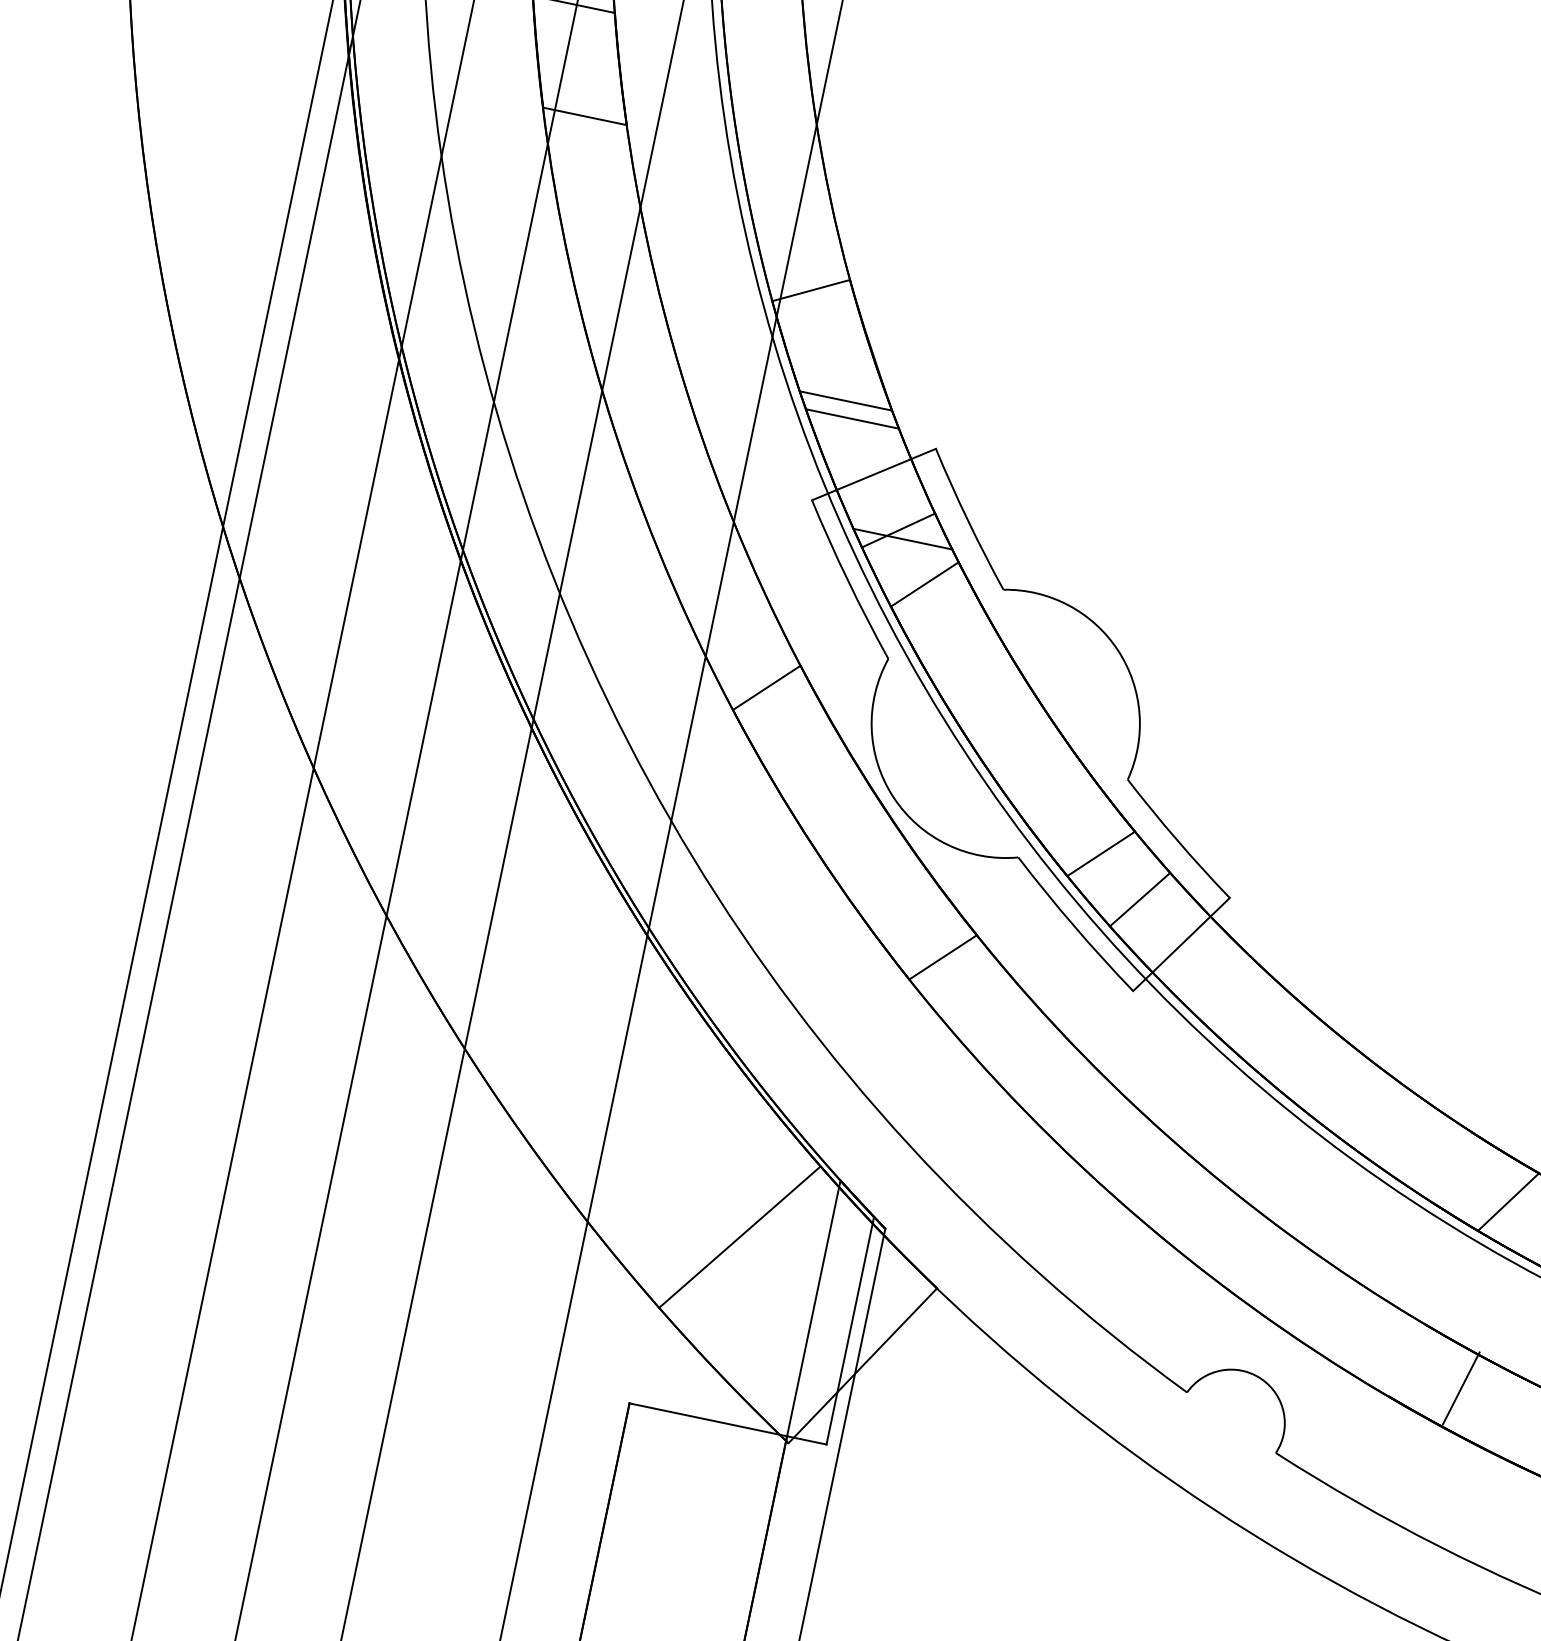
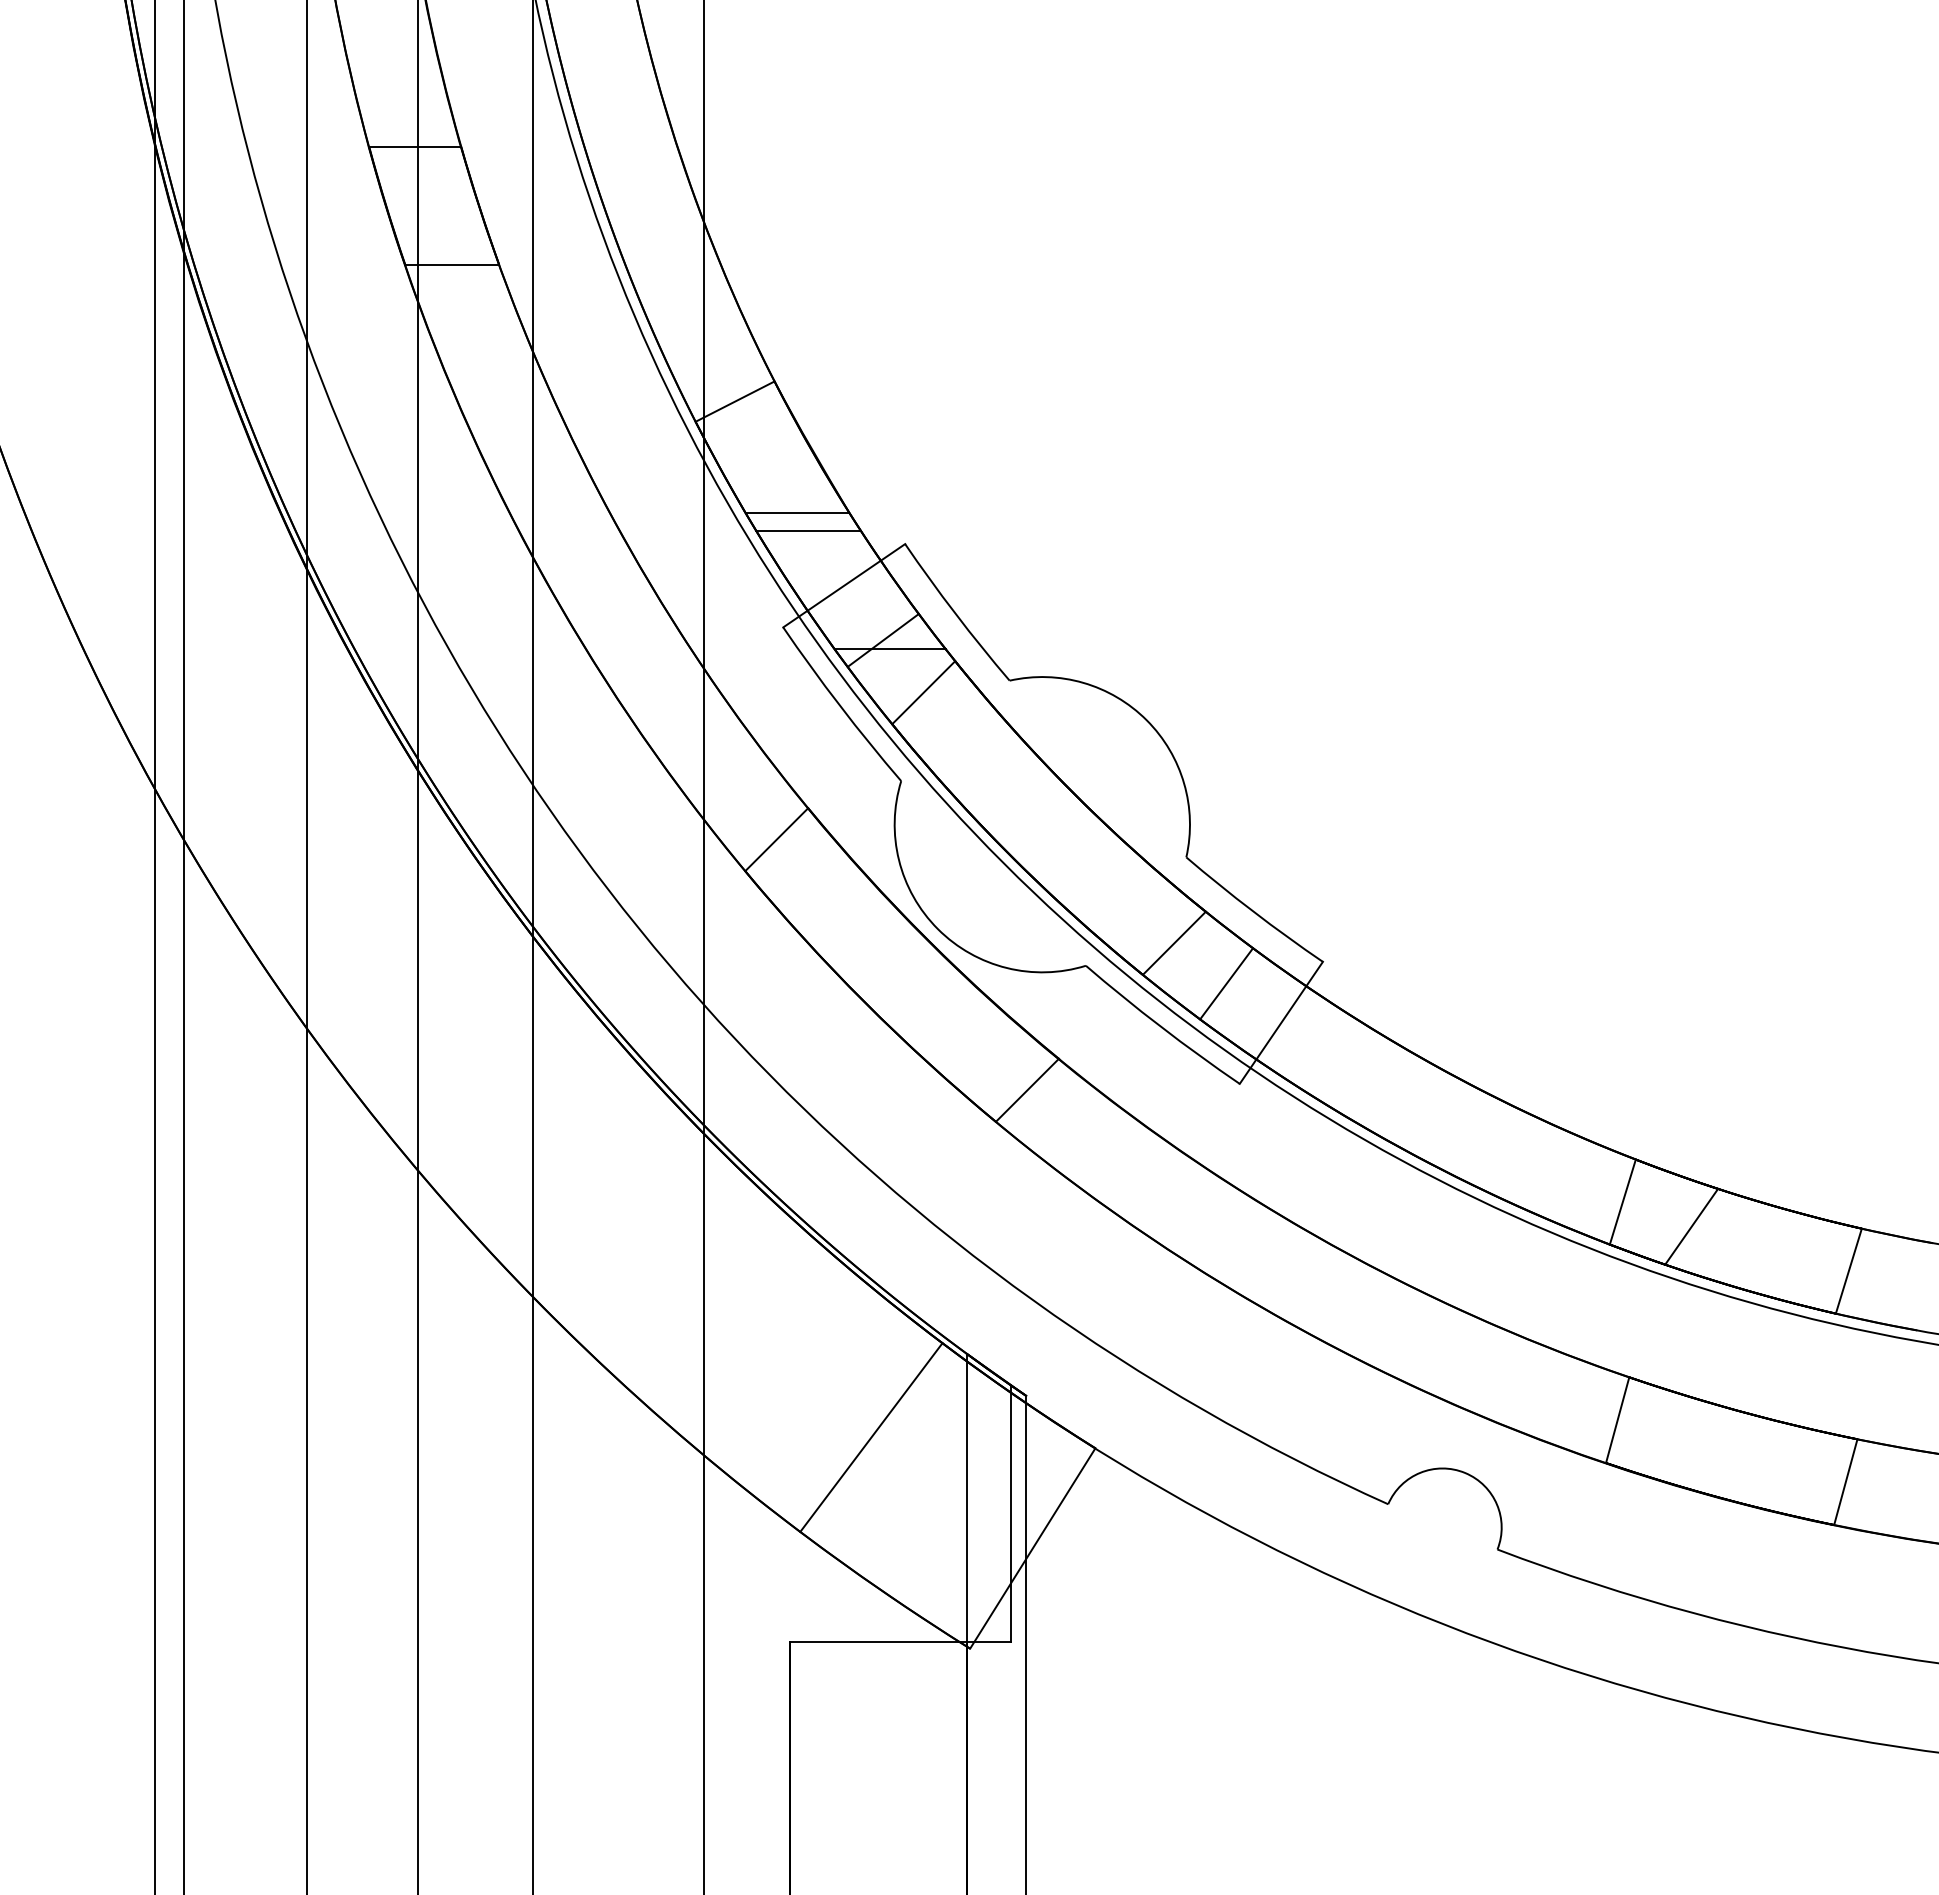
line: (1451, 1166) -> (1622, 1201), added
line: (1461, 1388) -> (1617, 1420), moved

